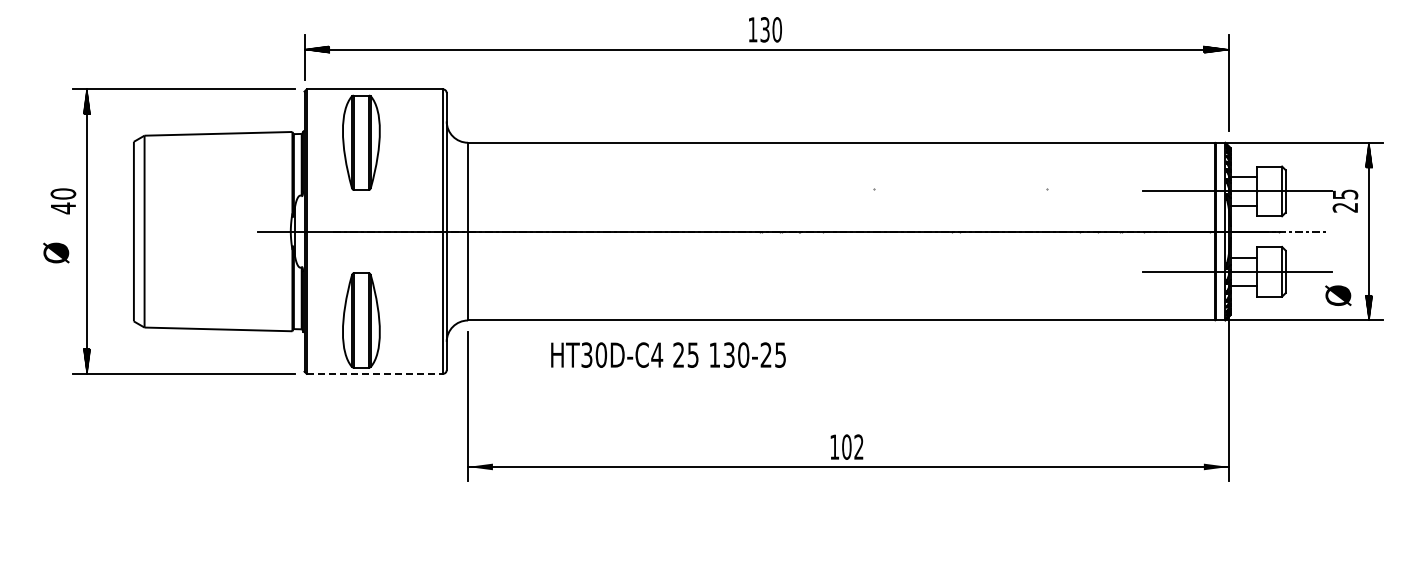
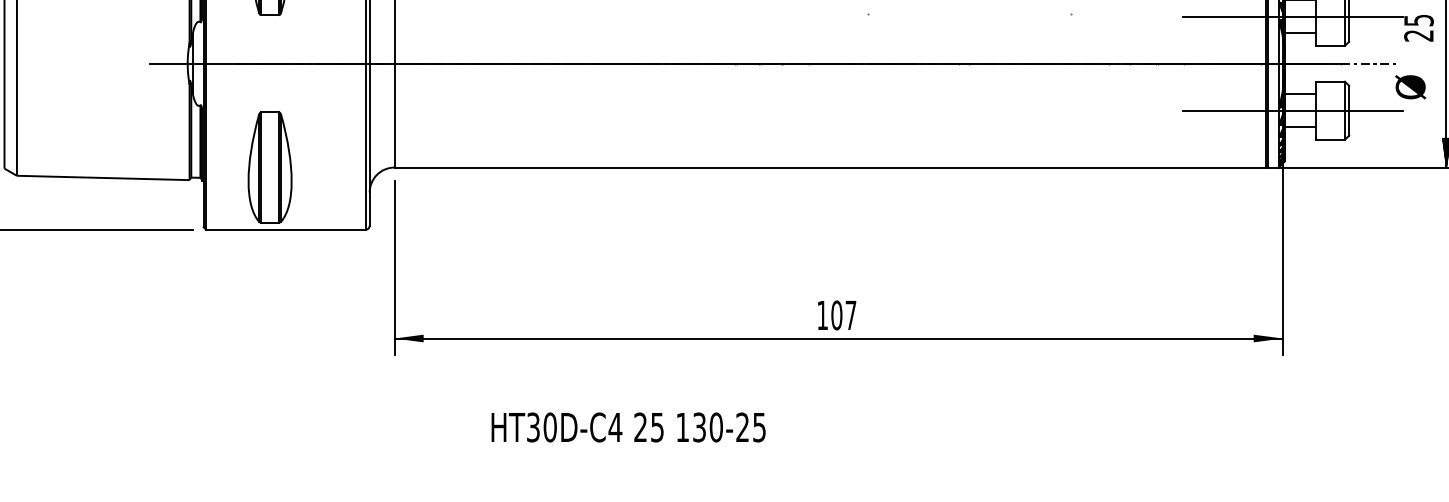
text: (1338, 295) -> (1410, 86), moved
text: (668, 354) -> (628, 426), moved
line: (375, 373) -> (286, 229), dashed -> solid
text: (858, 446) -> (850, 314), 102 -> 107

